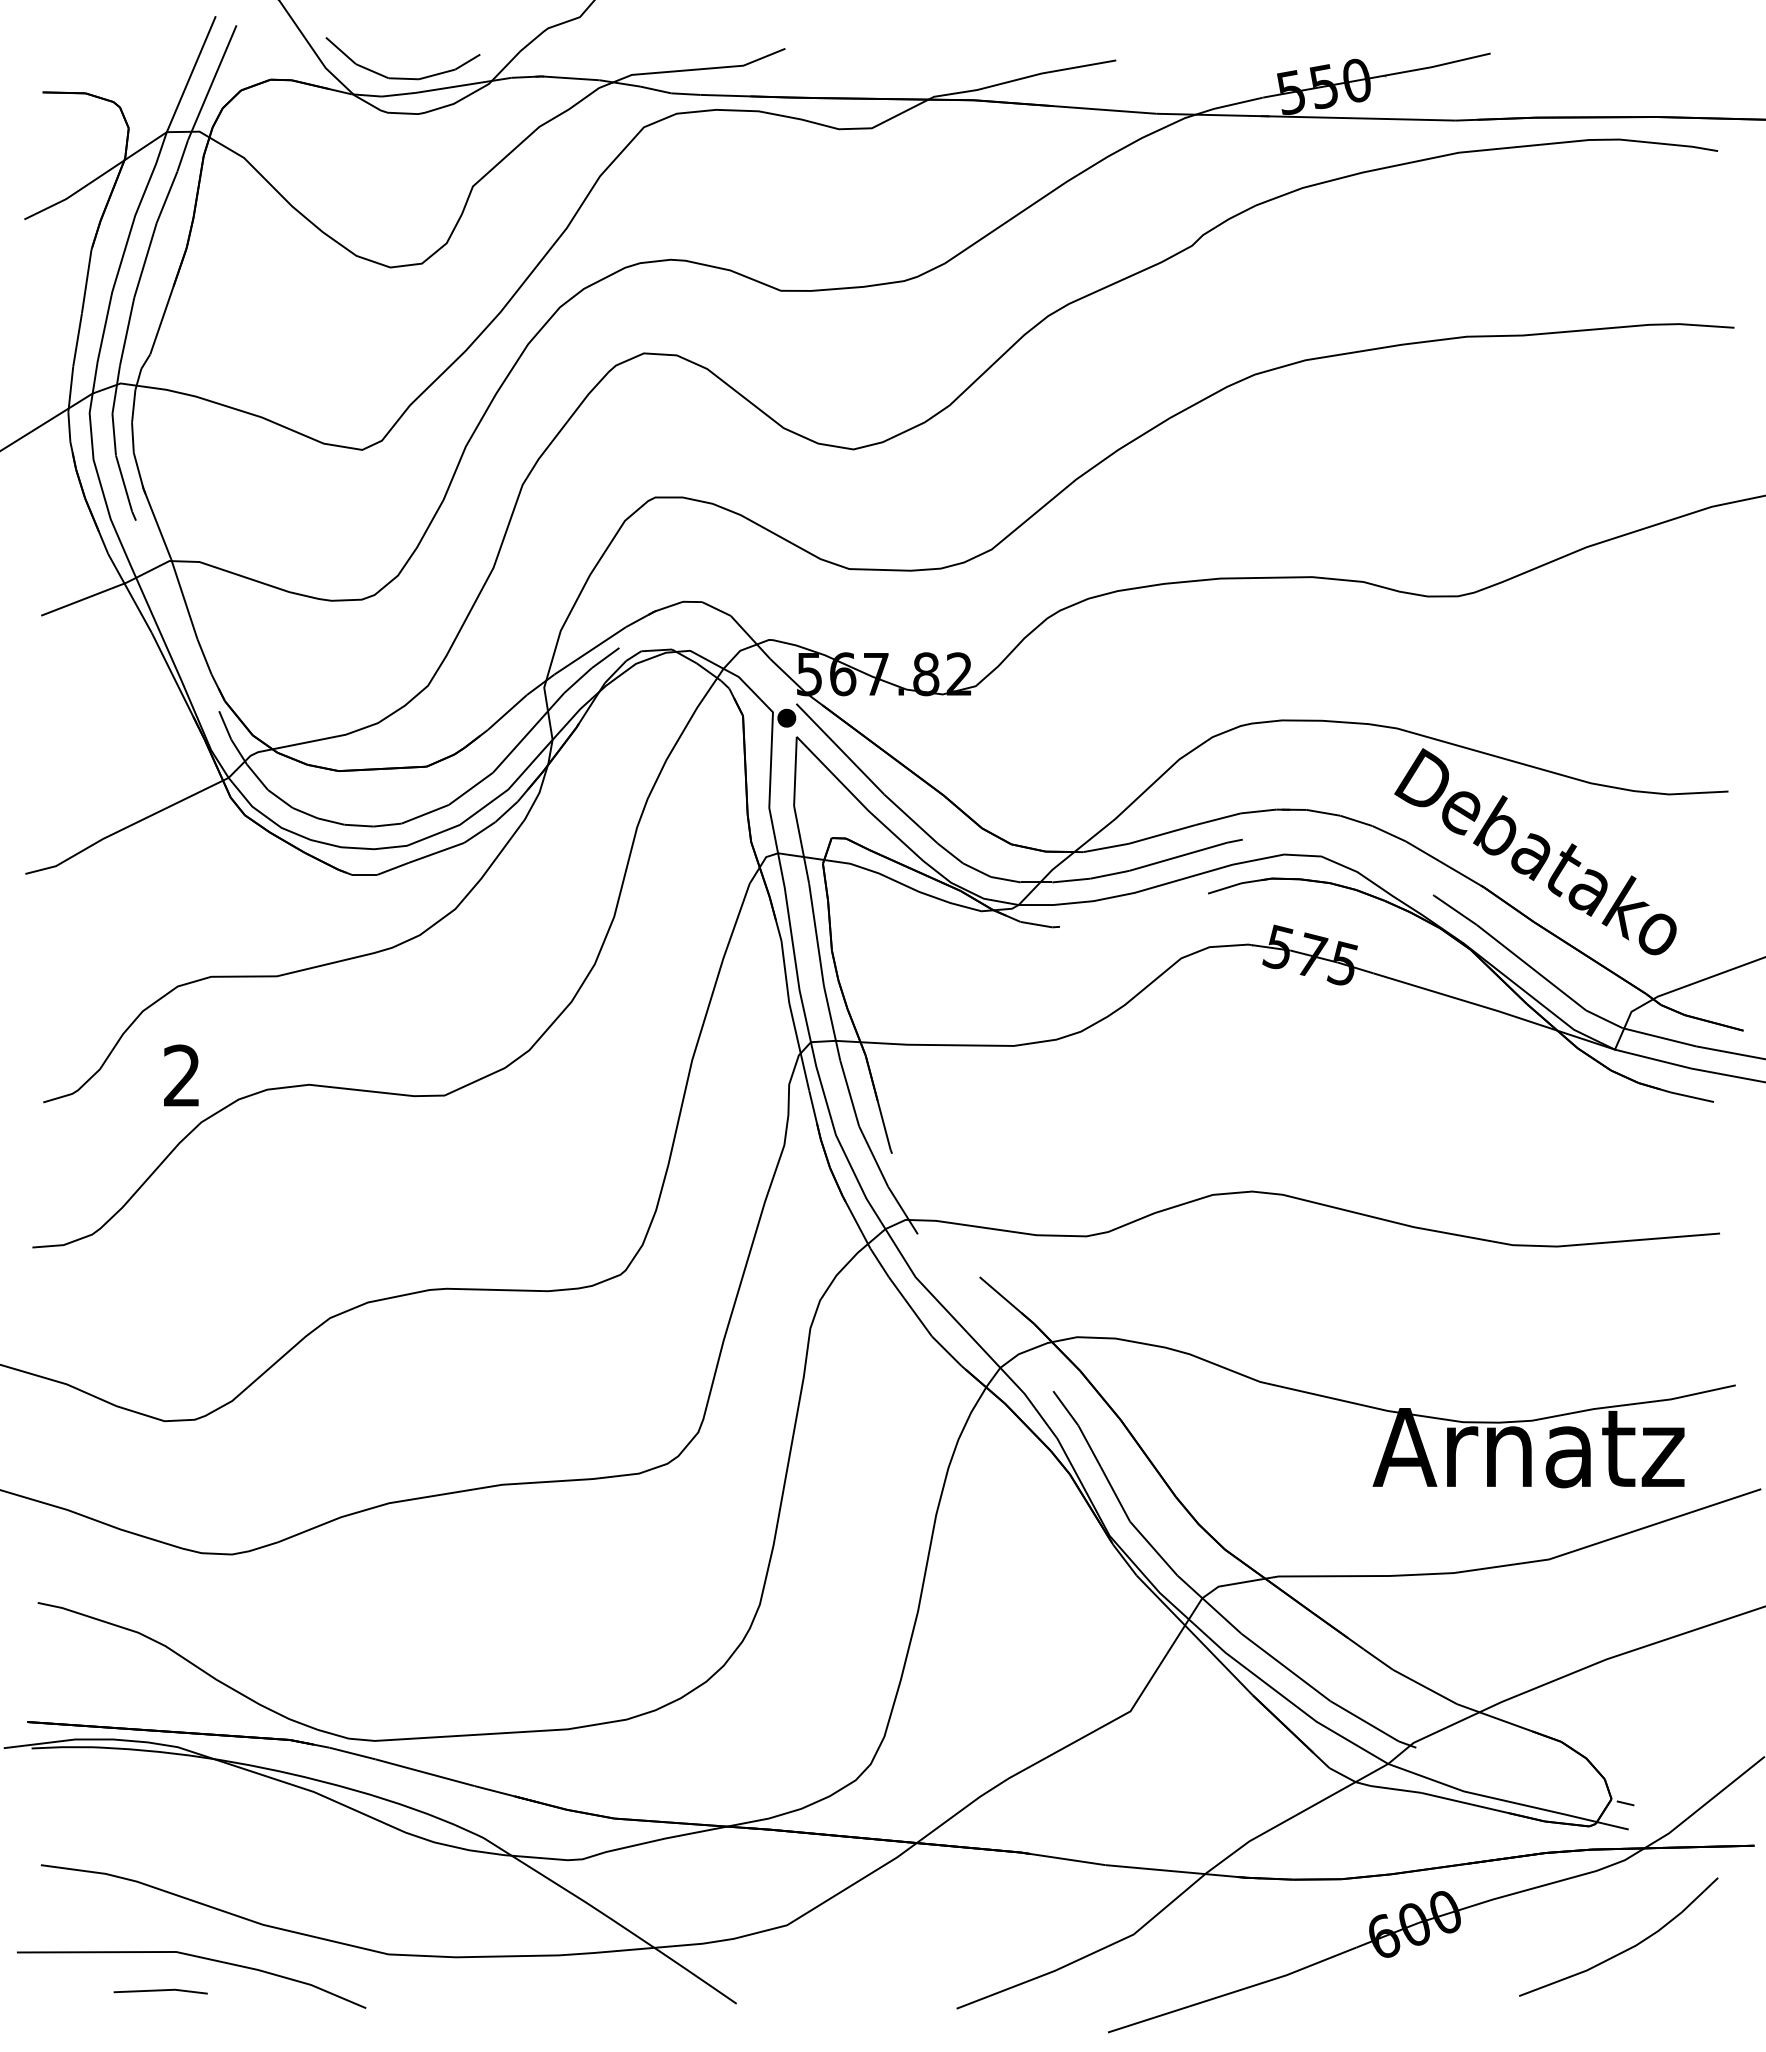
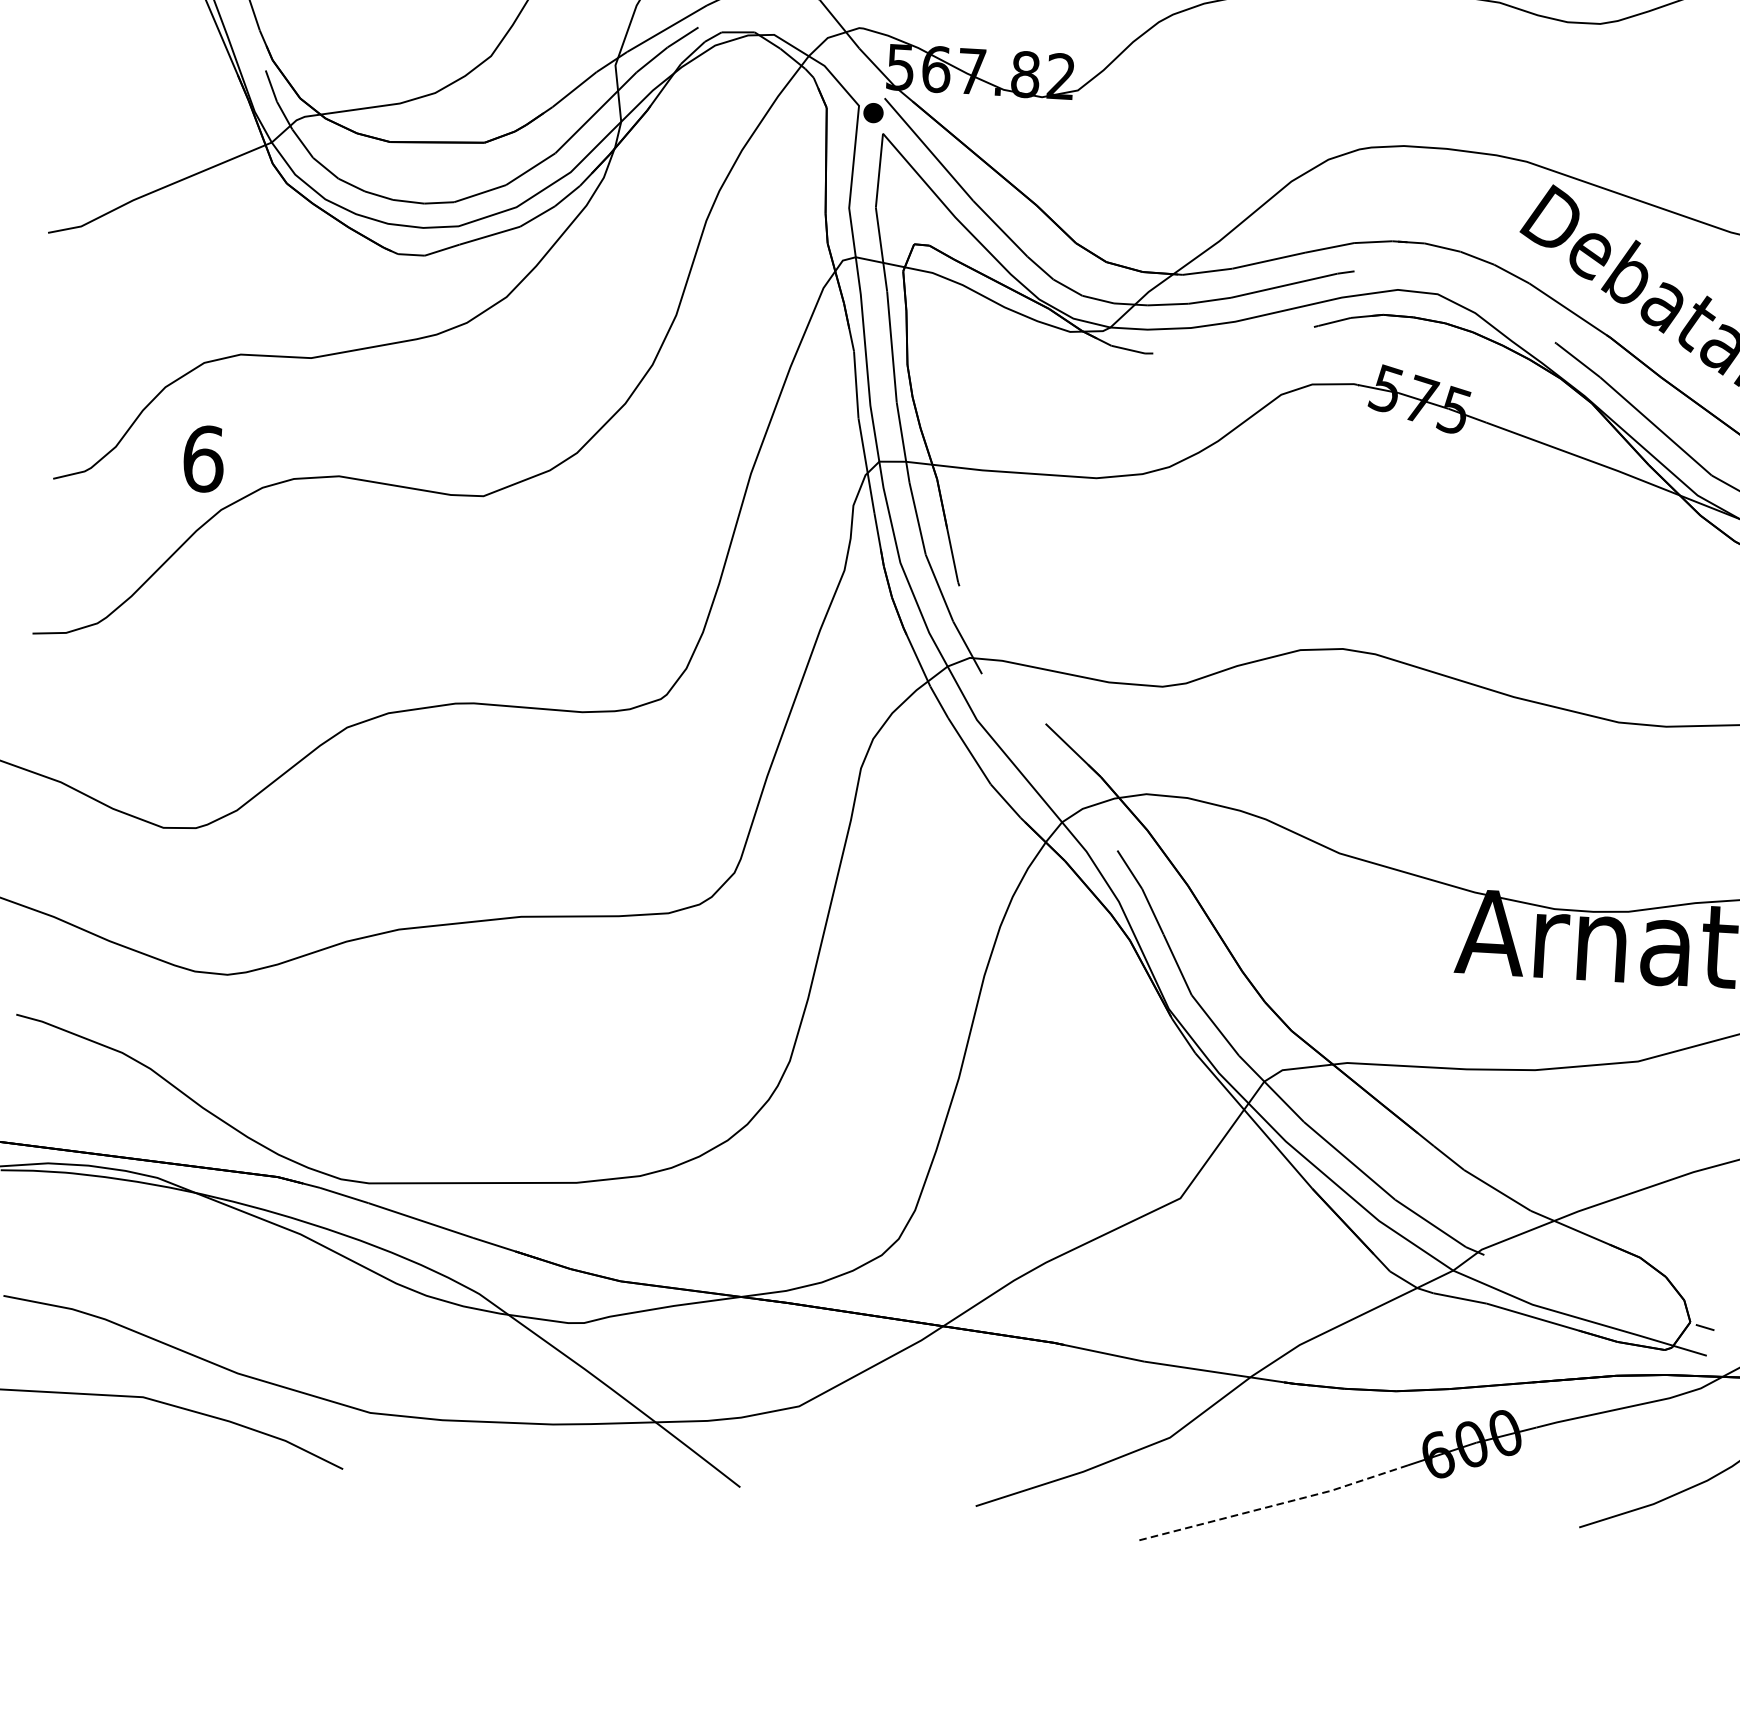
text: (182, 1075) -> (203, 458), 2 -> 6
line: (160, 1991) -> (123, 1438), removed
line: (1233, 1992) -> (1273, 1505), solid -> dashed

